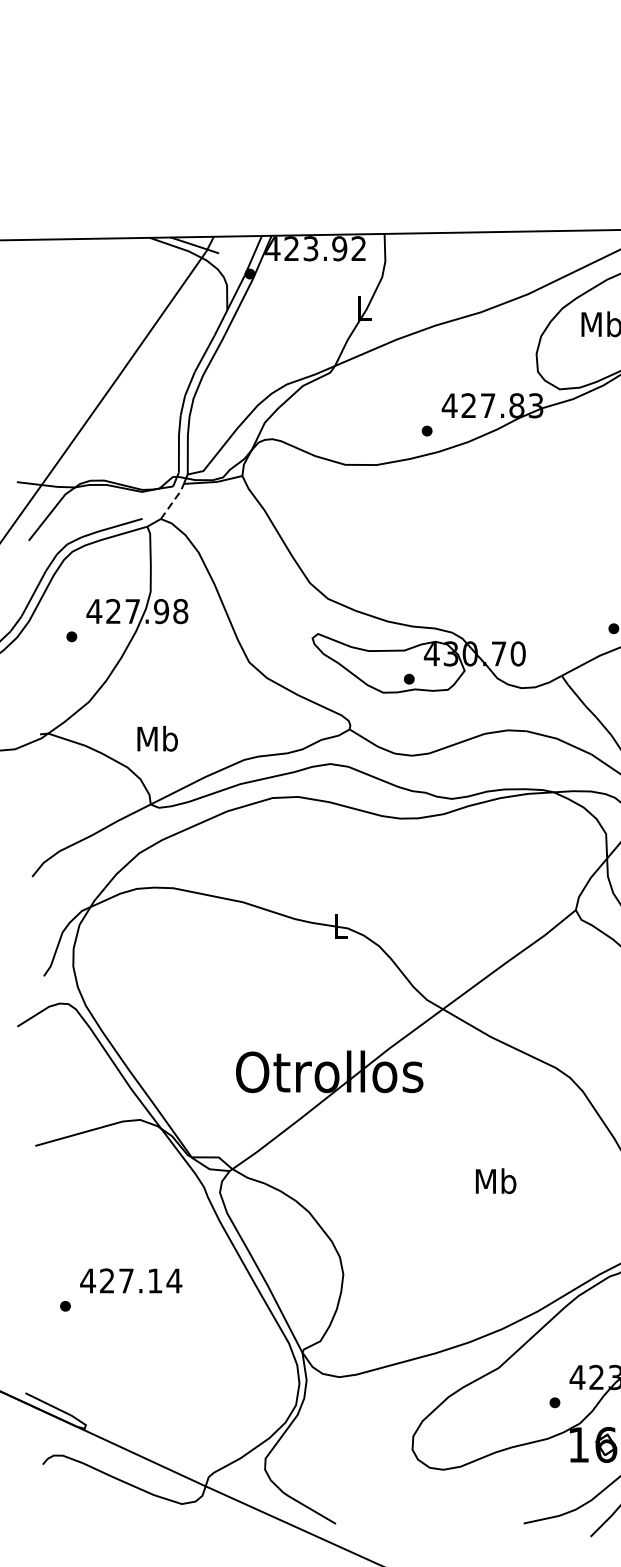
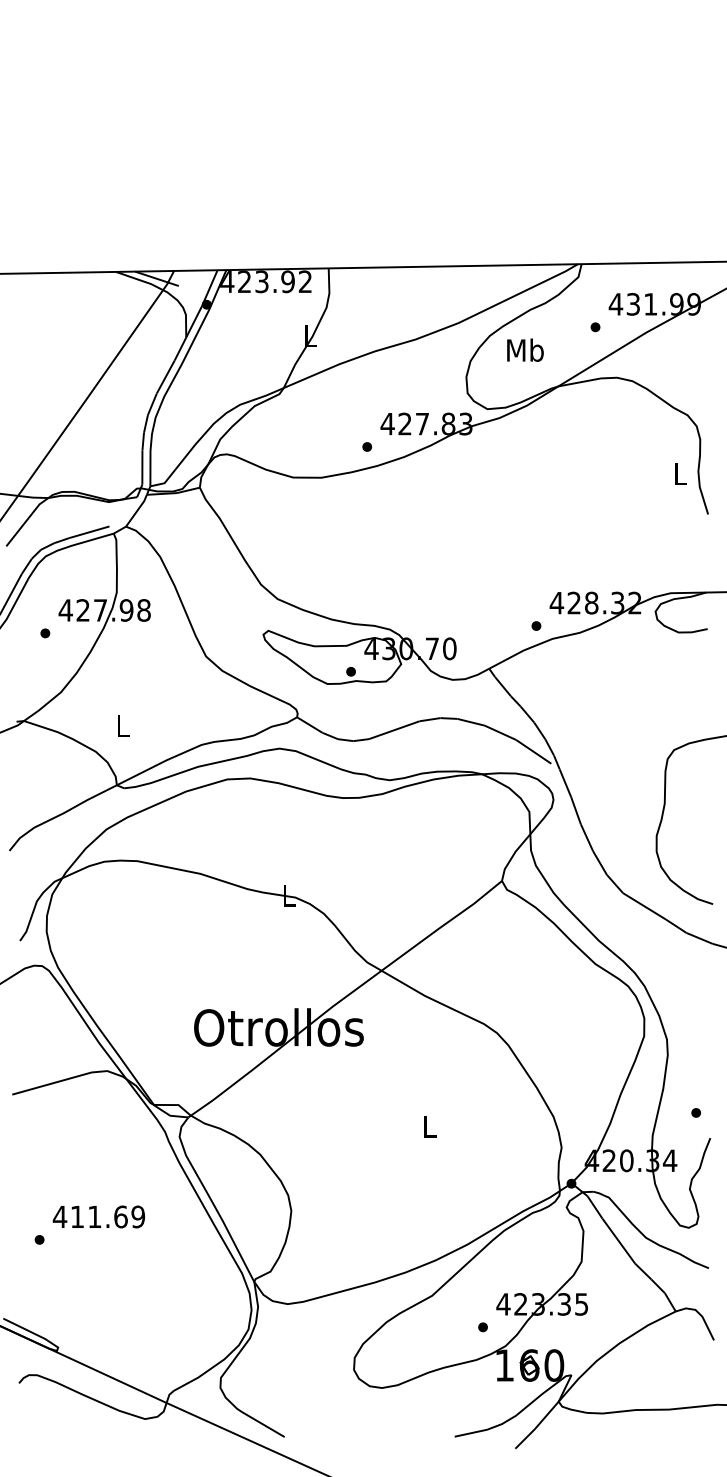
line: (173, 501) -> (137, 510), dashed -> solid
text: (156, 738) -> (122, 725), Mb -> L
text: (495, 1181) -> (429, 1126), Mb -> L
text: (140, 1280) -> (107, 1216), 427.14 -> 411.69

